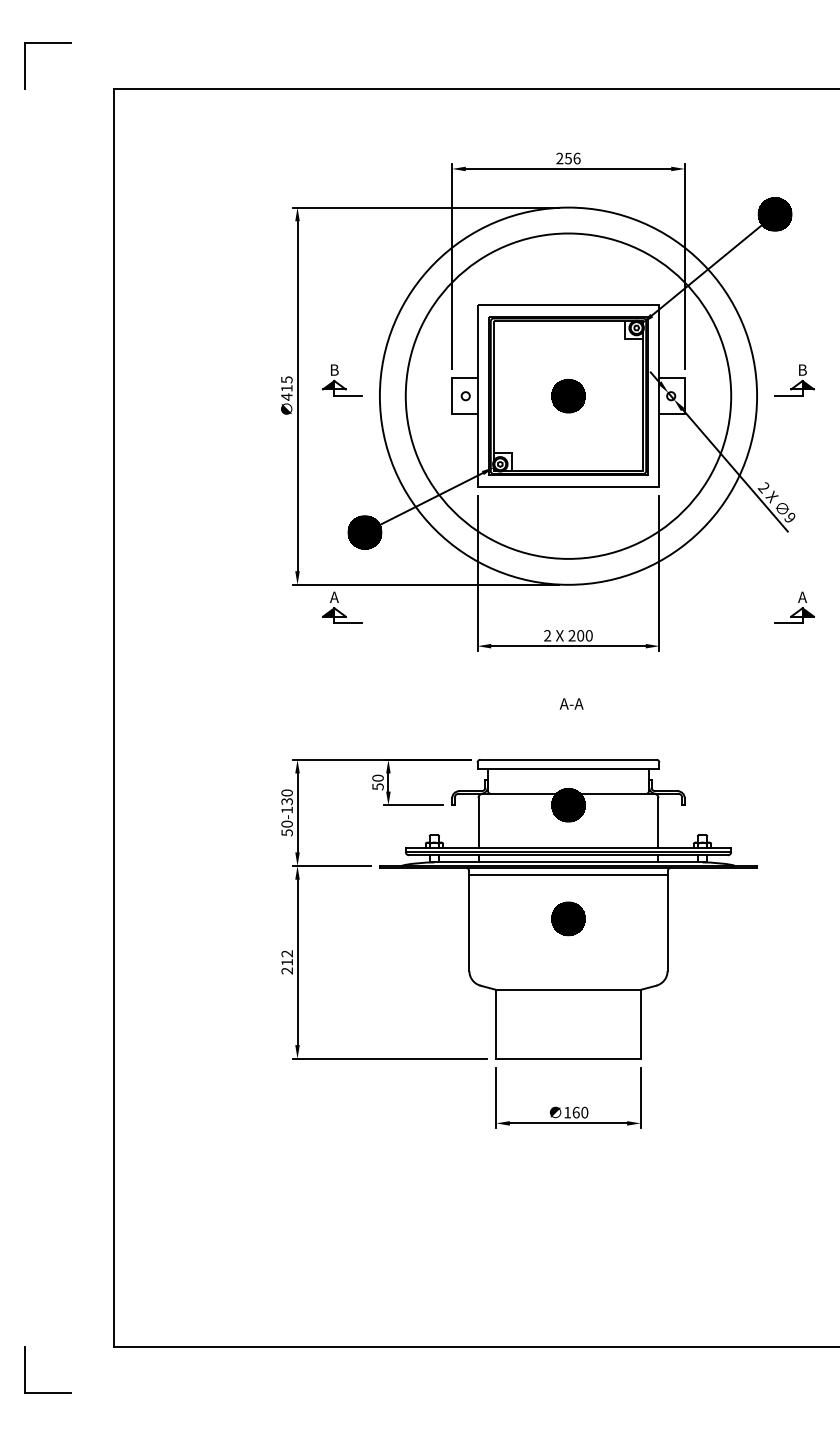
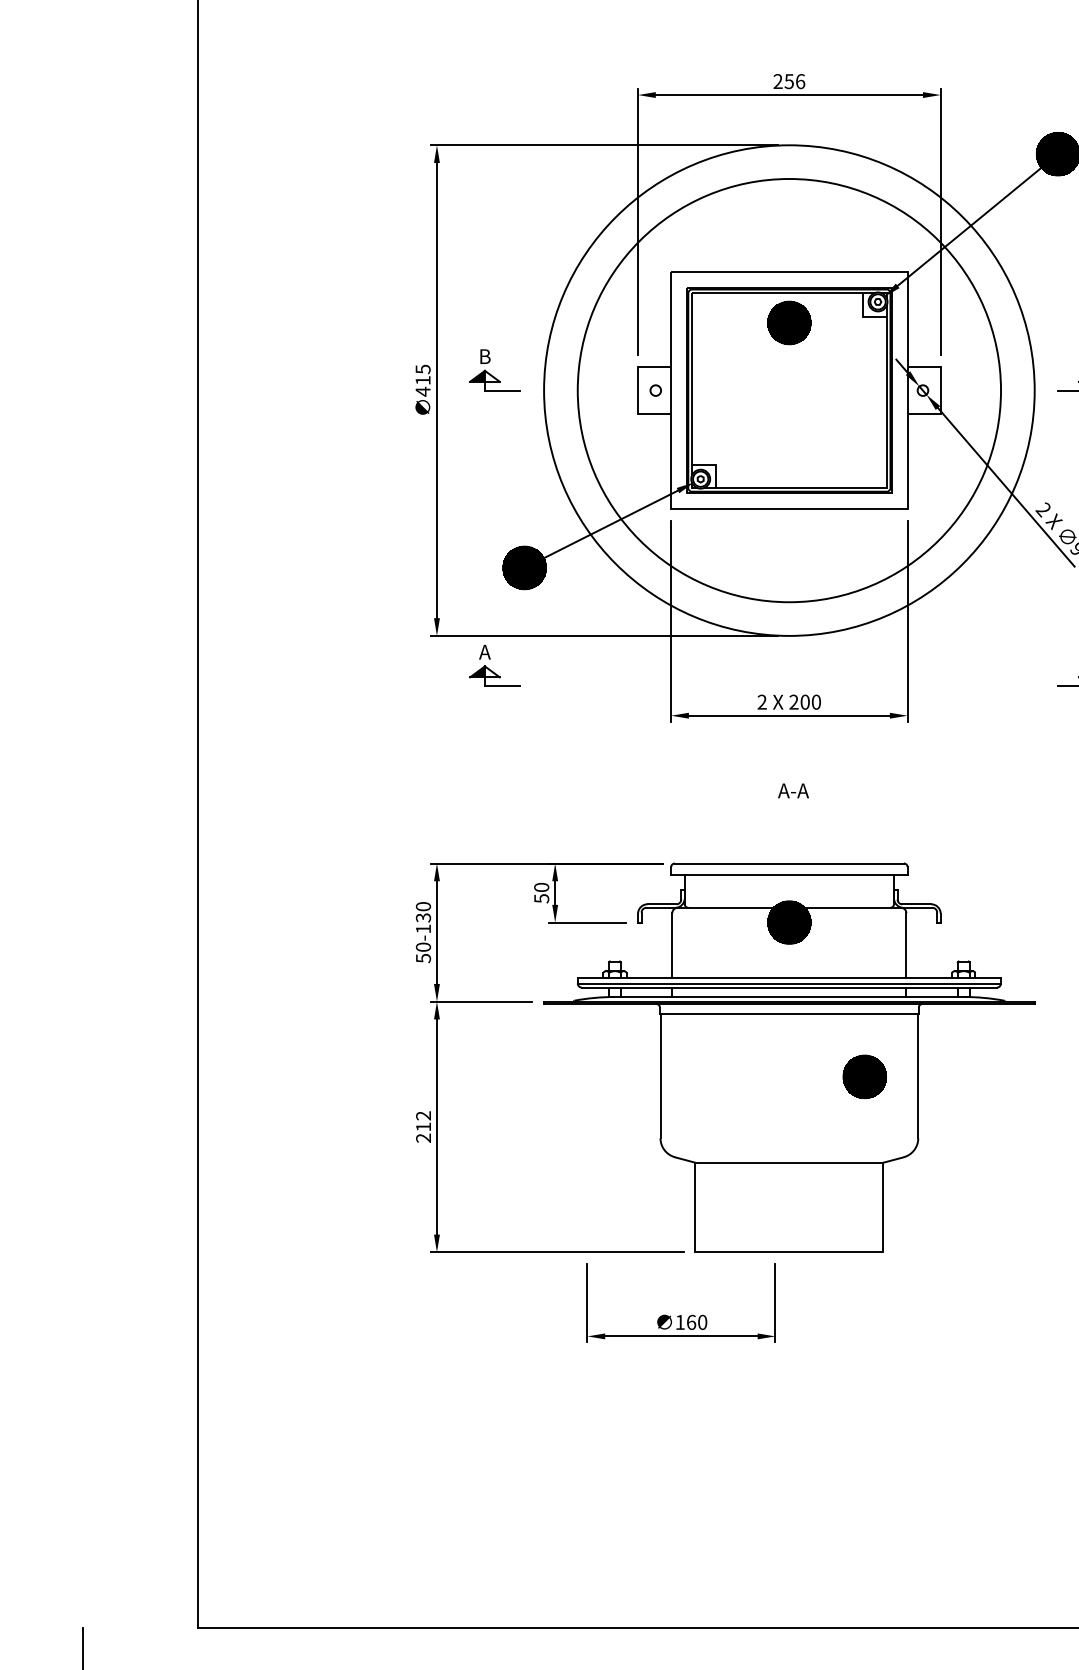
part: (568, 396) -> (789, 323), moved
part: (568, 918) -> (864, 1076), moved
part: (568, 1107) -> (681, 1315), moved

